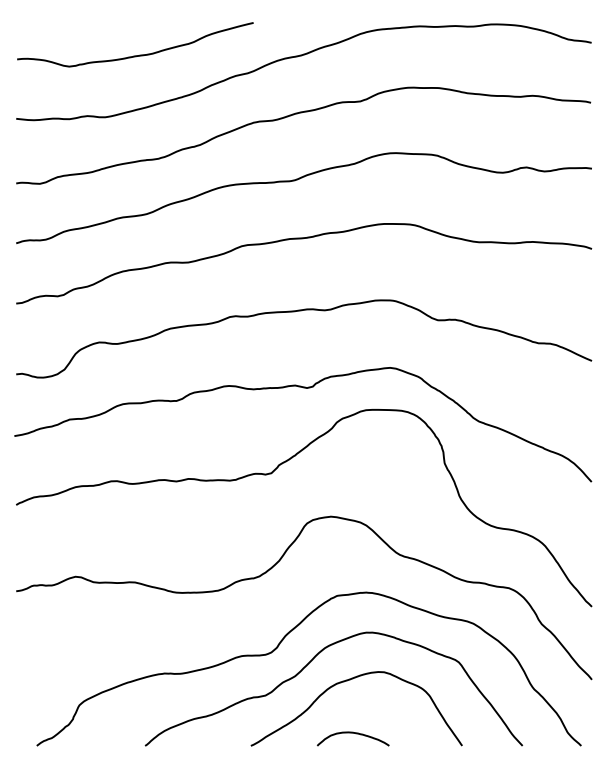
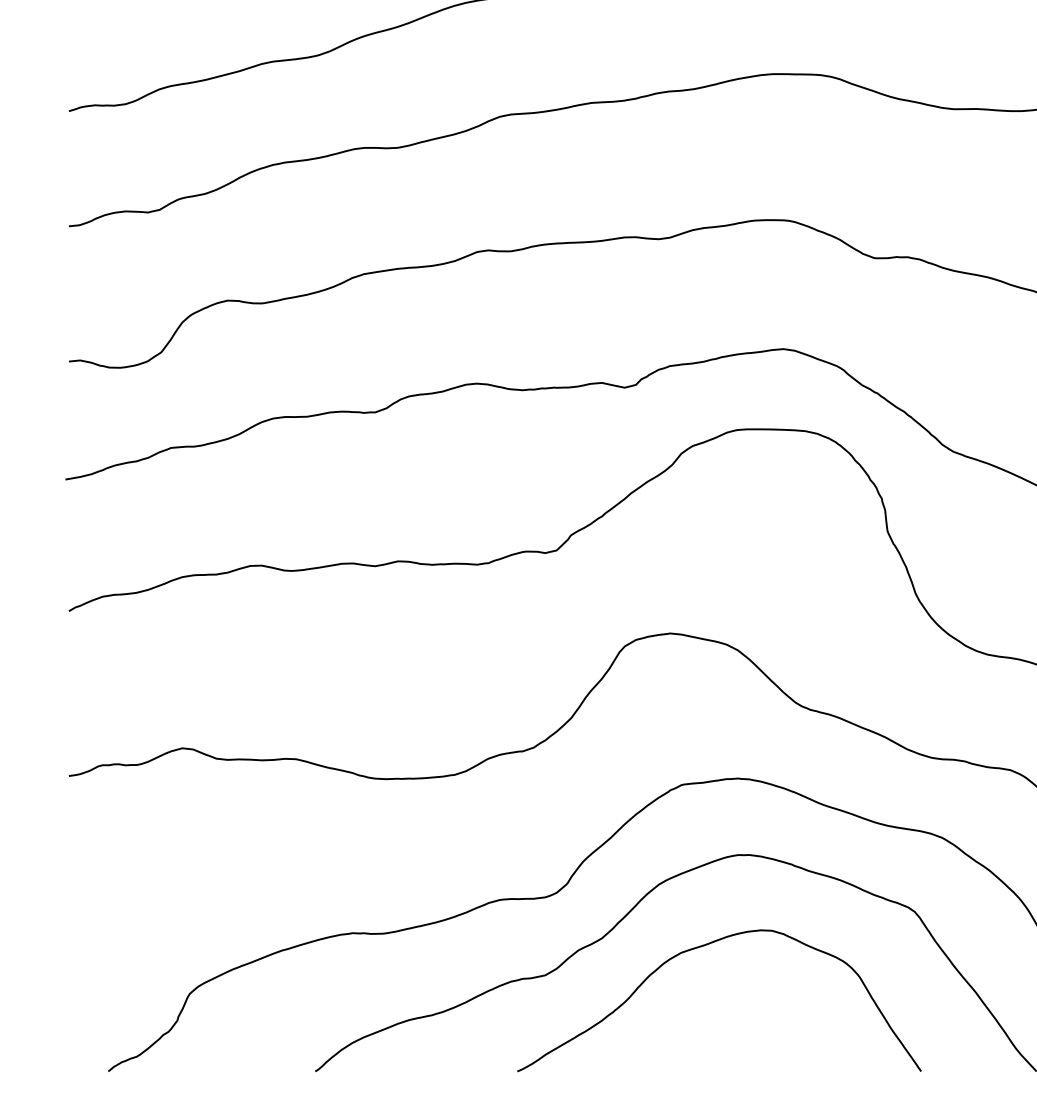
curve: (352, 733) -> (711, 1047), removed

